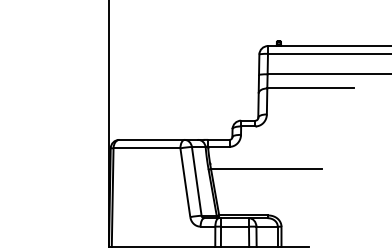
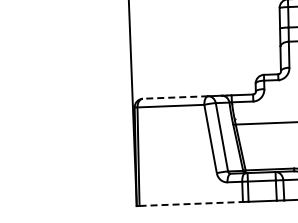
line: (151, 139) -> (175, 97), solid -> dashed
line: (163, 246) -> (191, 203), solid -> dashed

